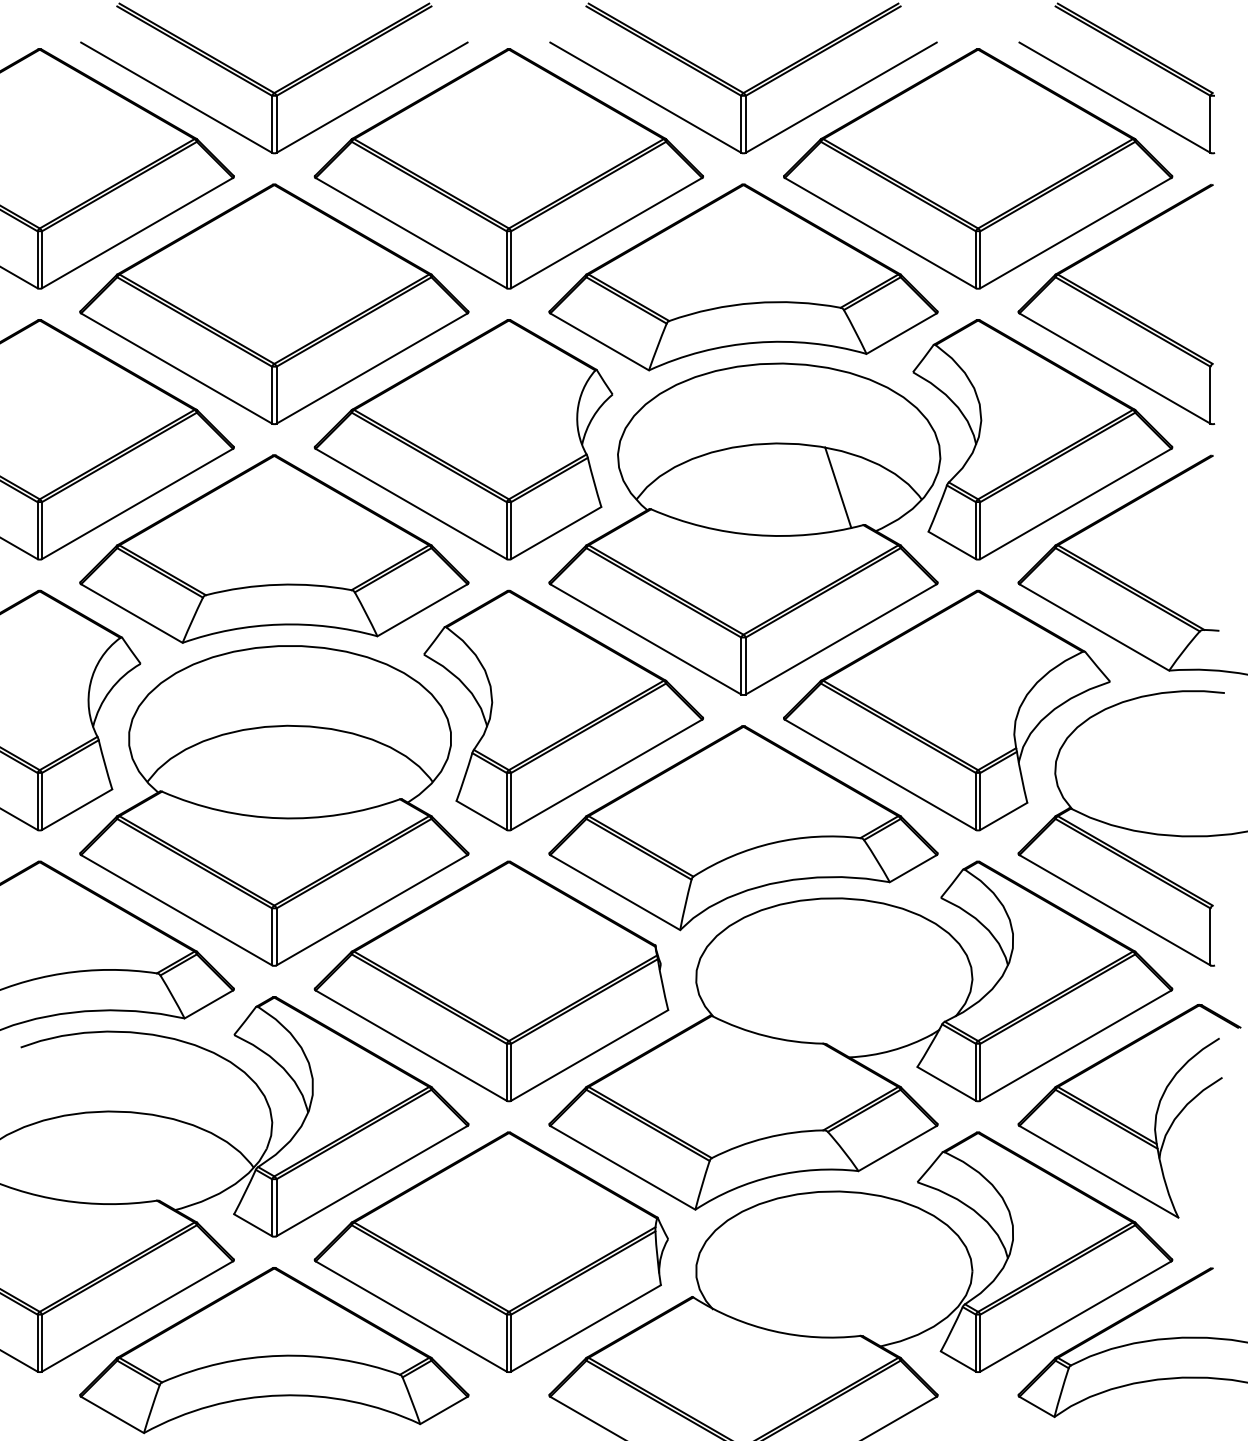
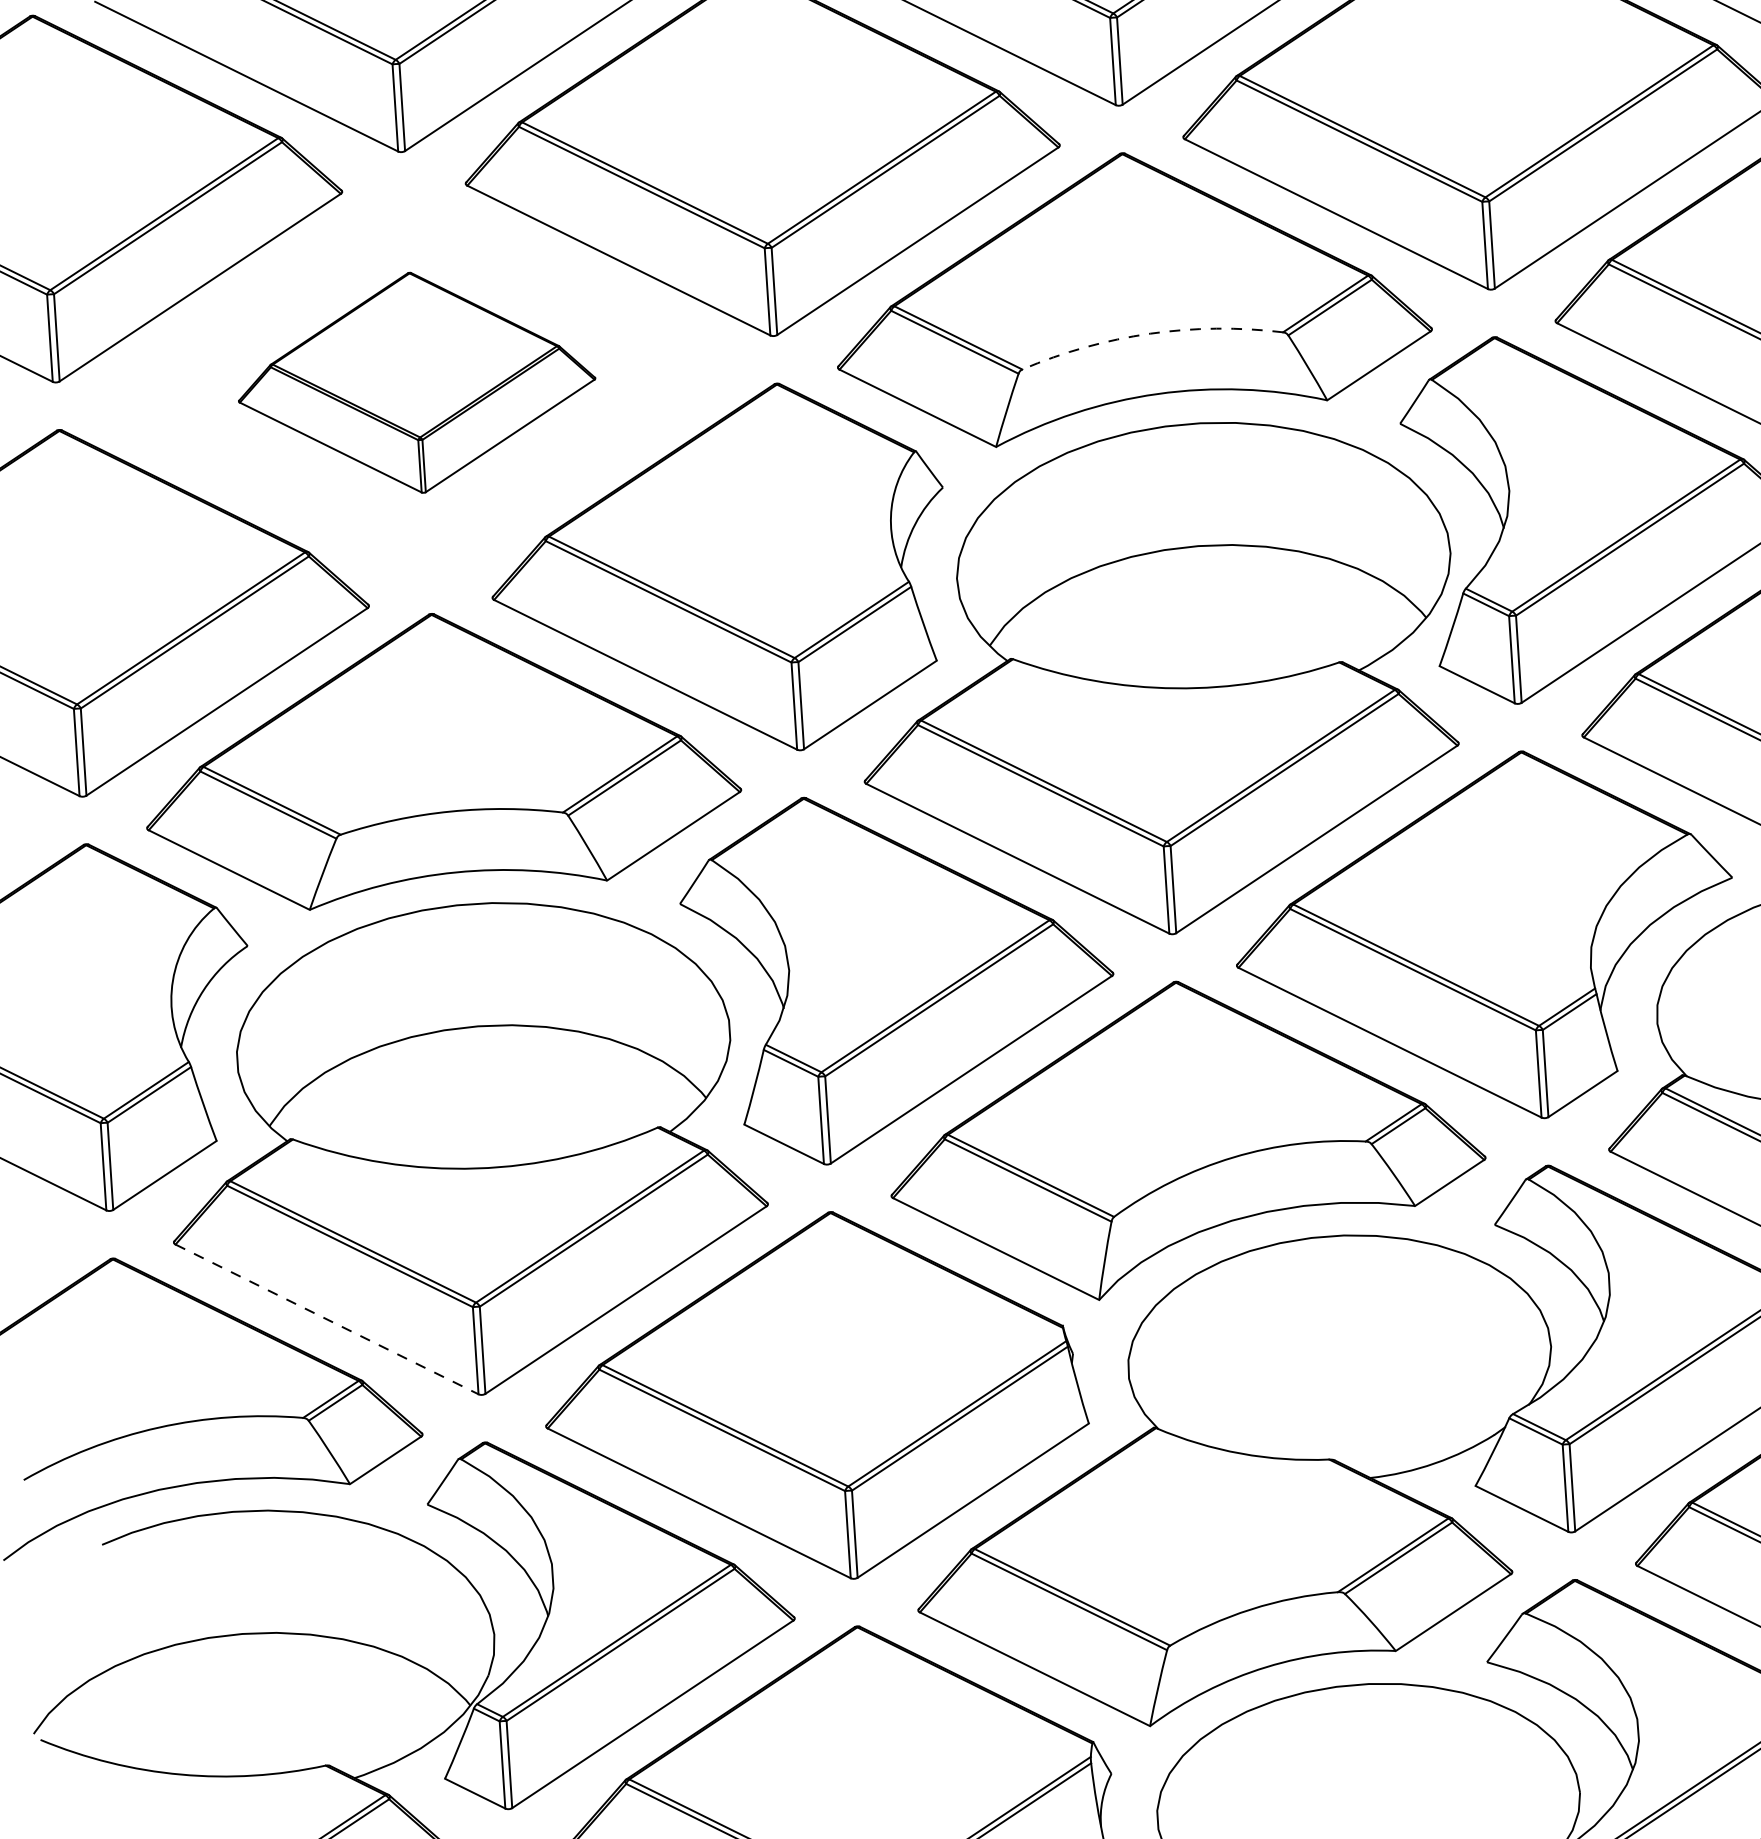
part: (274, 303) -> (416, 381), size x0.6
arc: (754, 303) -> (1150, 334), solid -> dashed
line: (838, 487) -> (1297, 607), removed
line: (177, 910) -> (328, 1319), solid -> dashed

